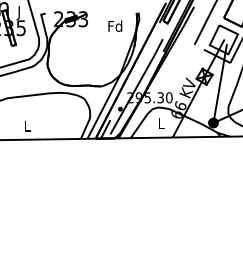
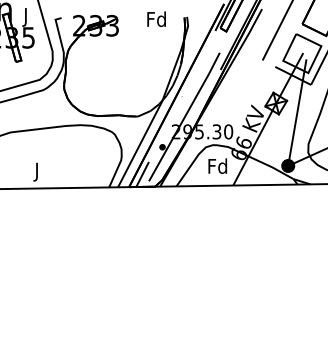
text: (115, 25) -> (156, 18), moved
text: (161, 122) -> (217, 165), L -> Fd
text: (27, 127) -> (37, 171), L -> J

